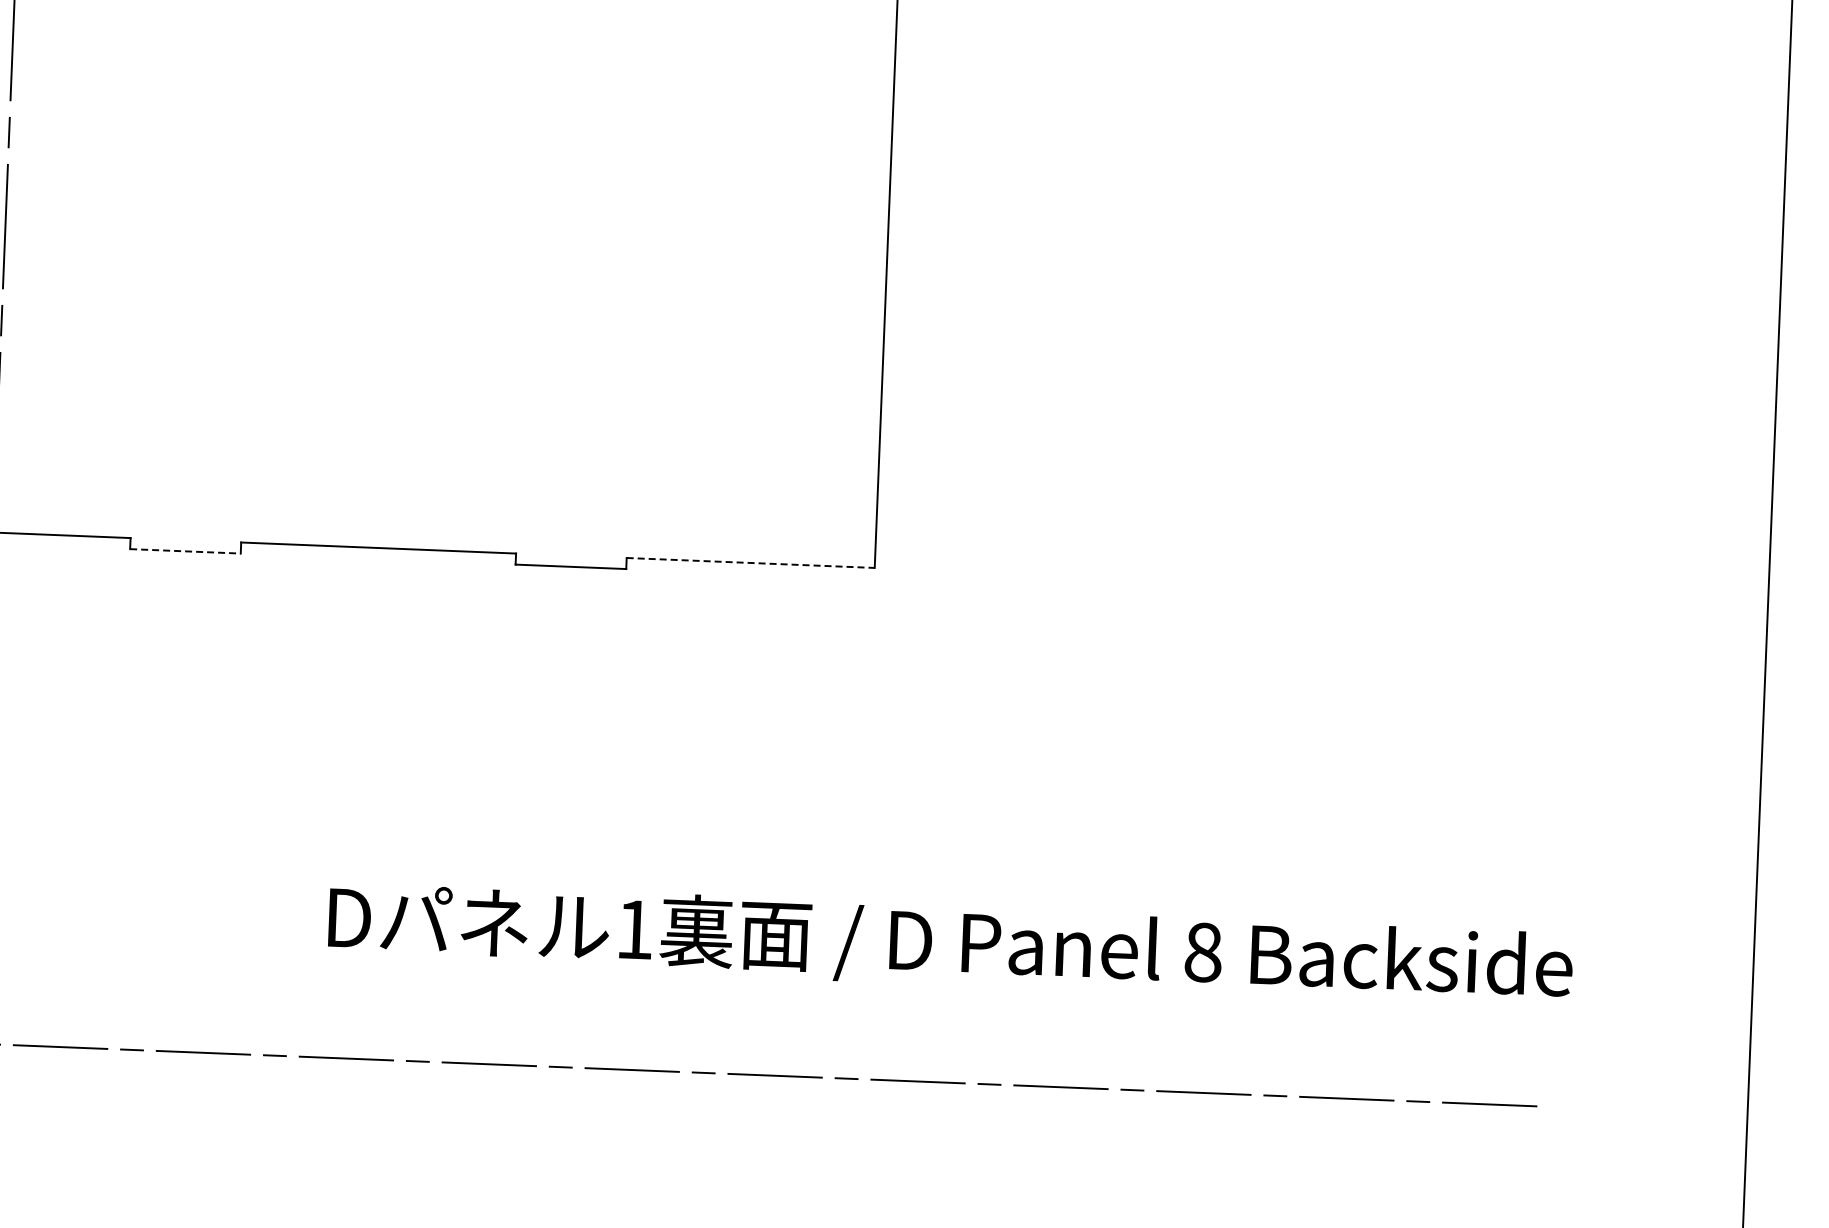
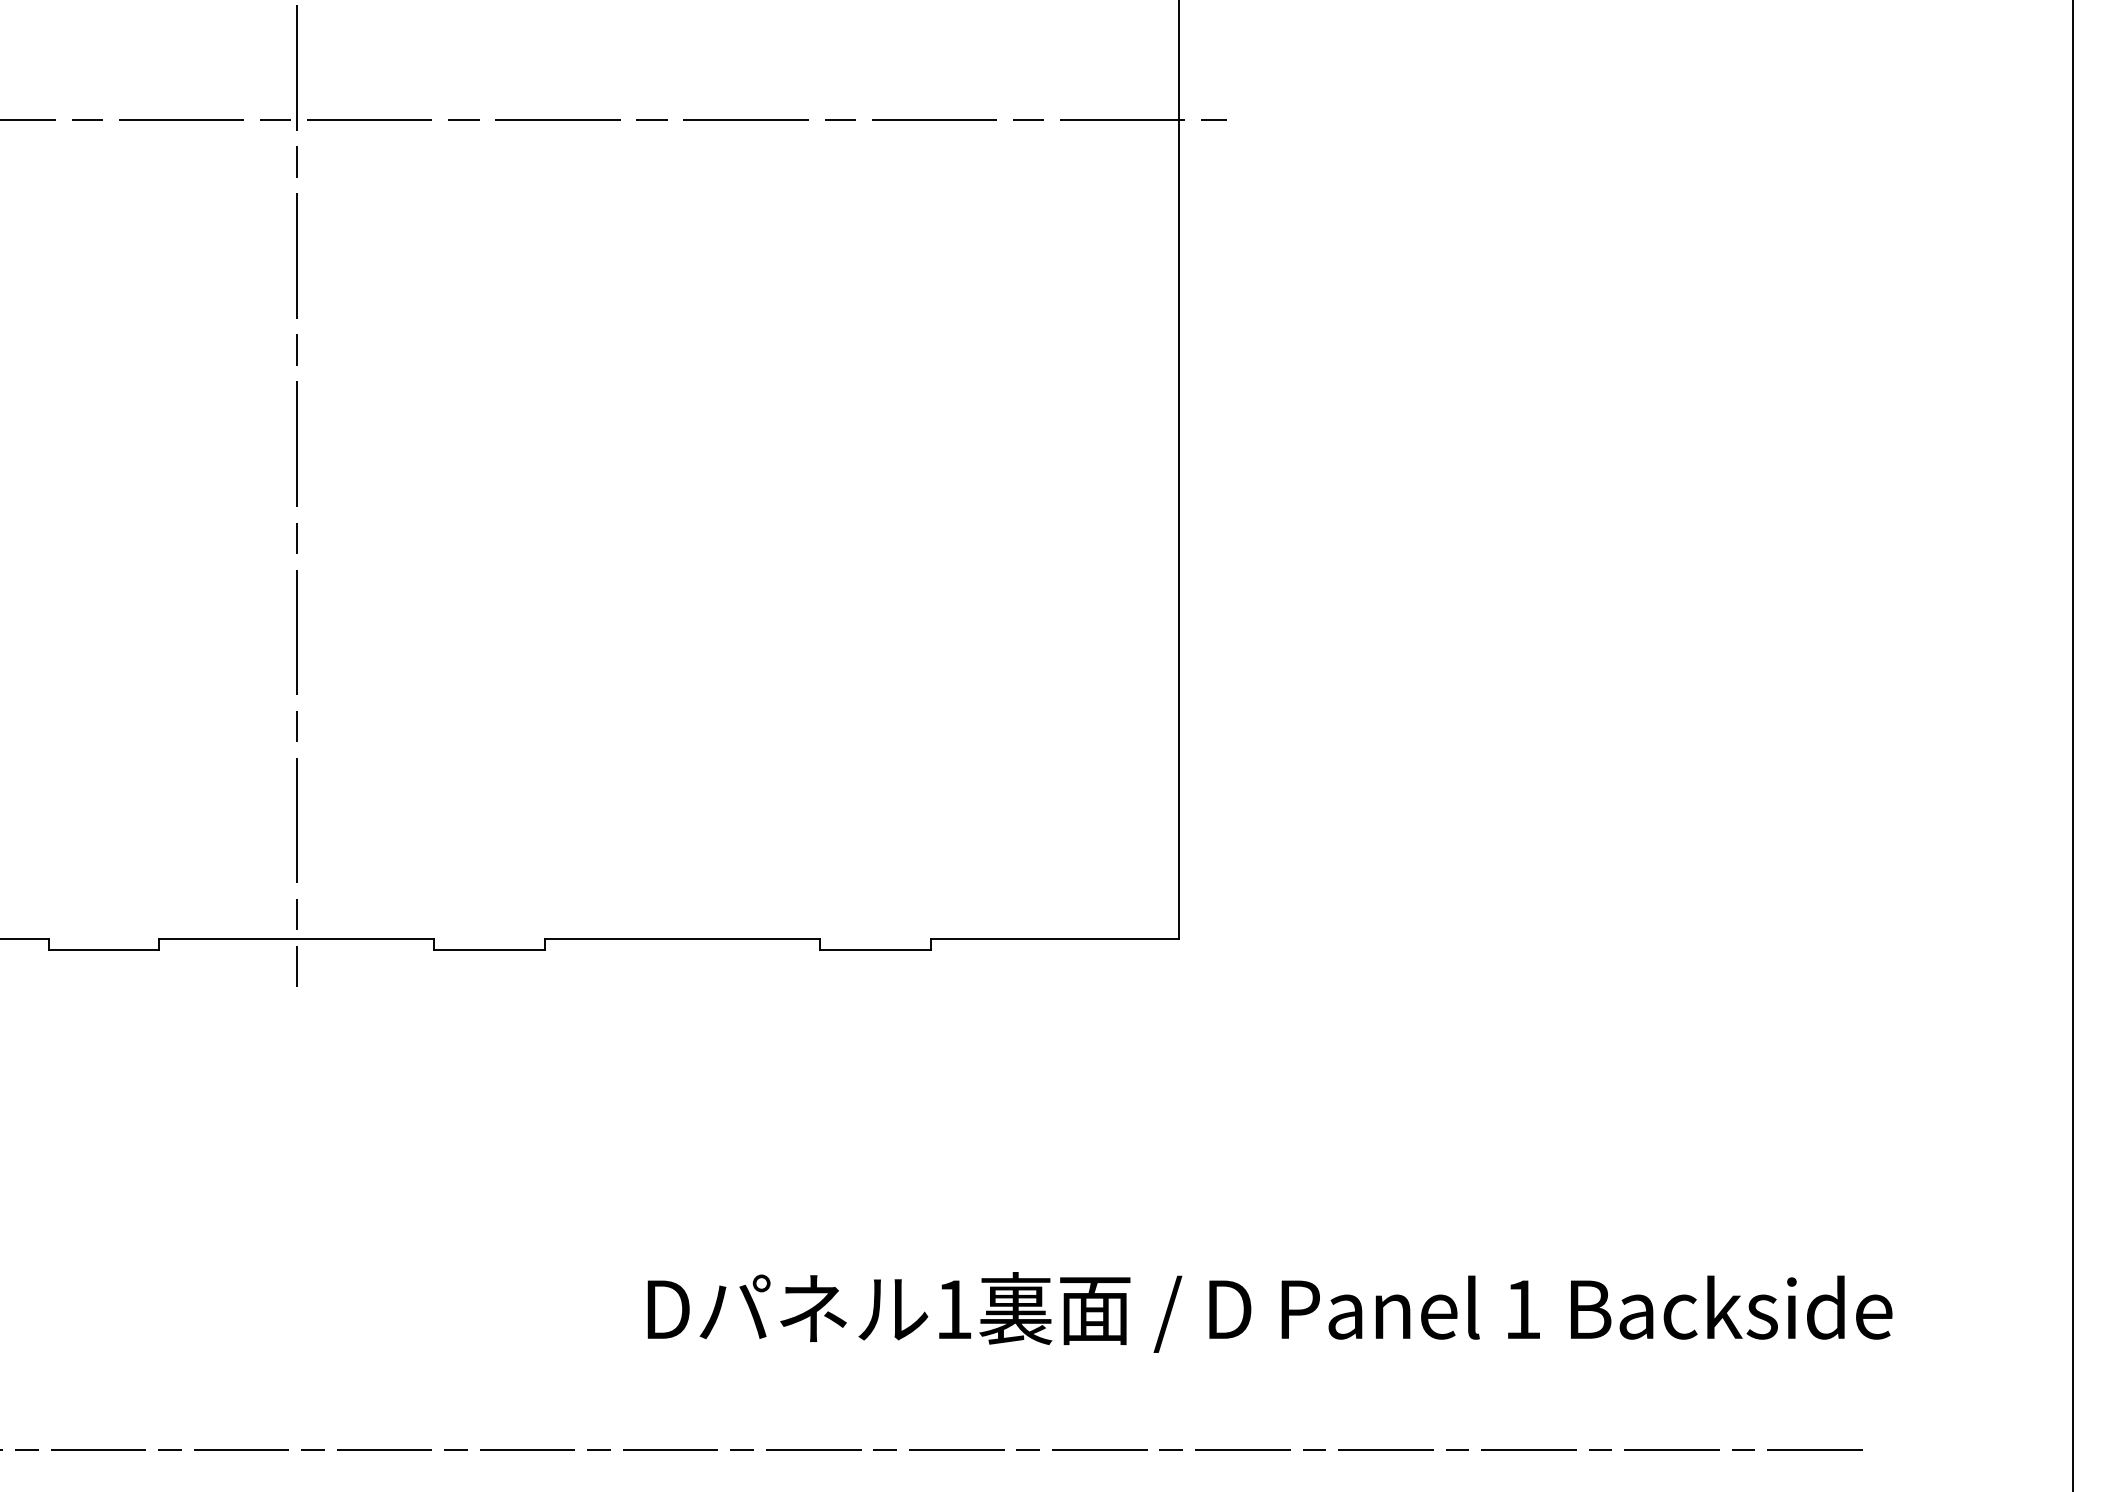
line: (186, 551) -> (490, 949), dashed -> solid
line: (751, 562) -> (1055, 938), dashed -> solid
text: (1203, 952) -> (1522, 1309), 8 -> 1

